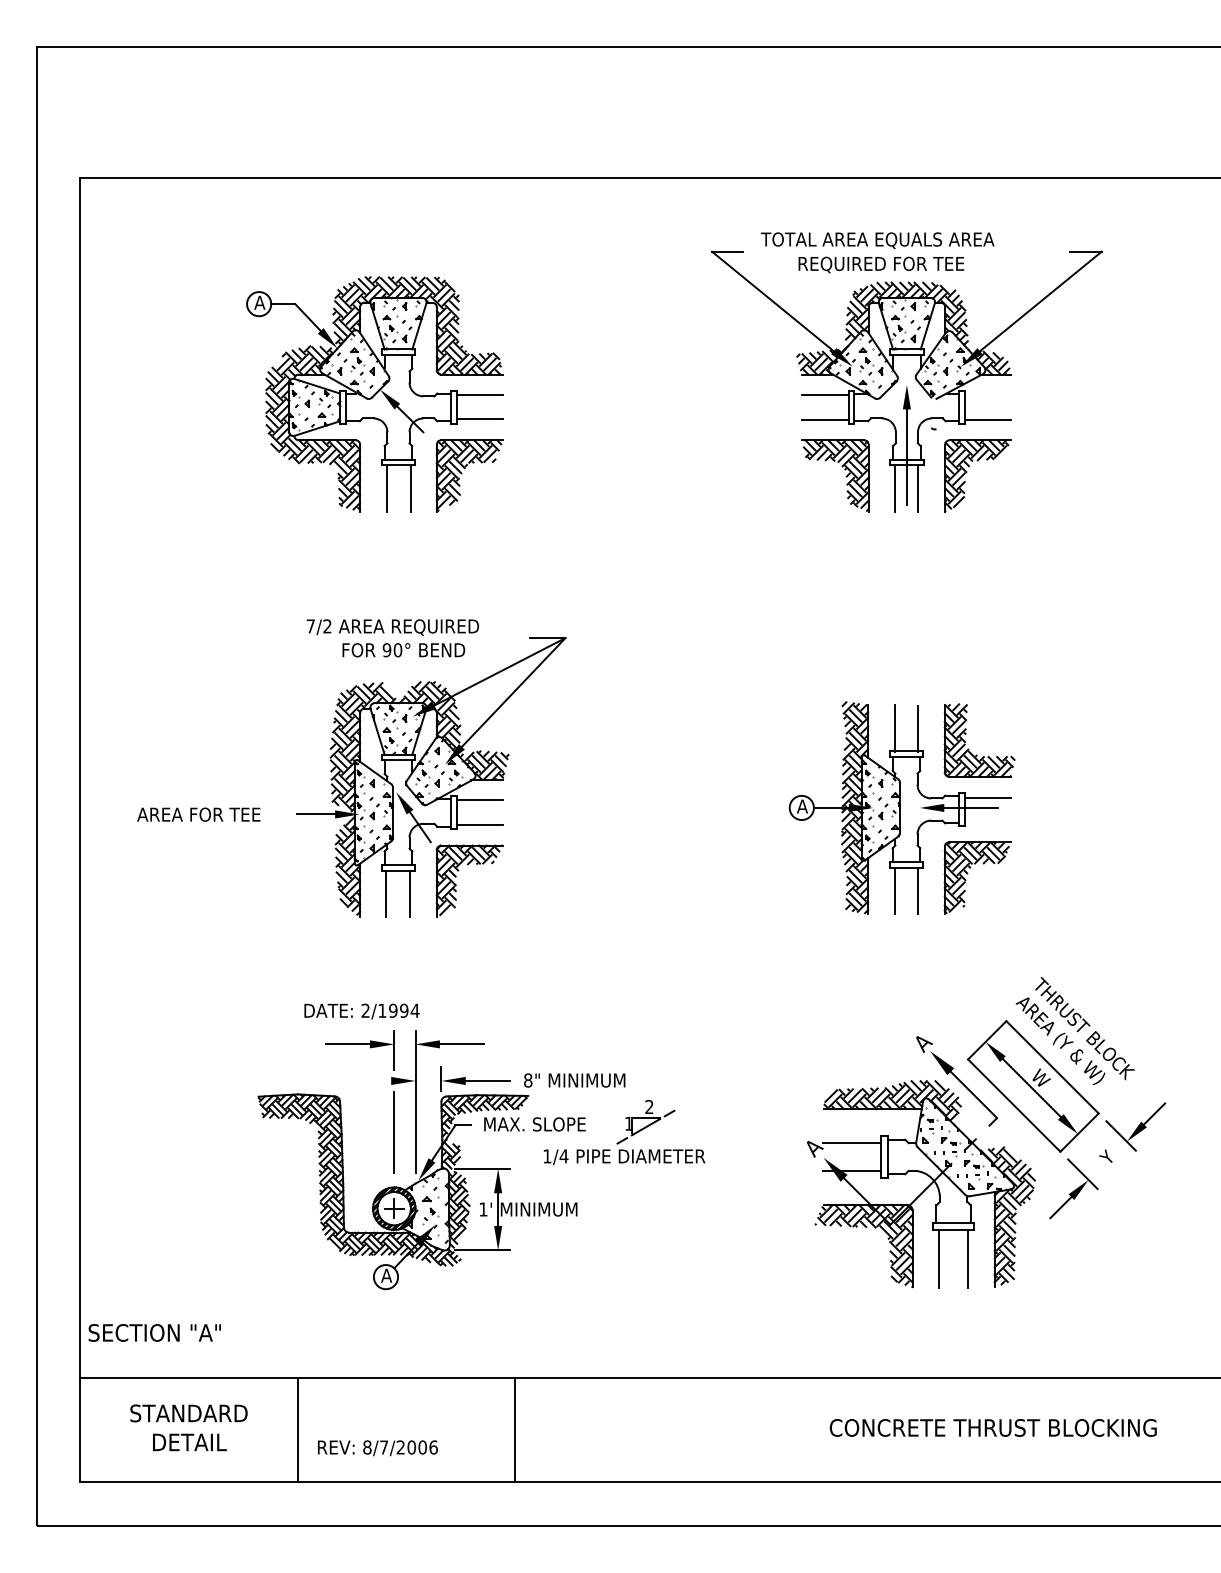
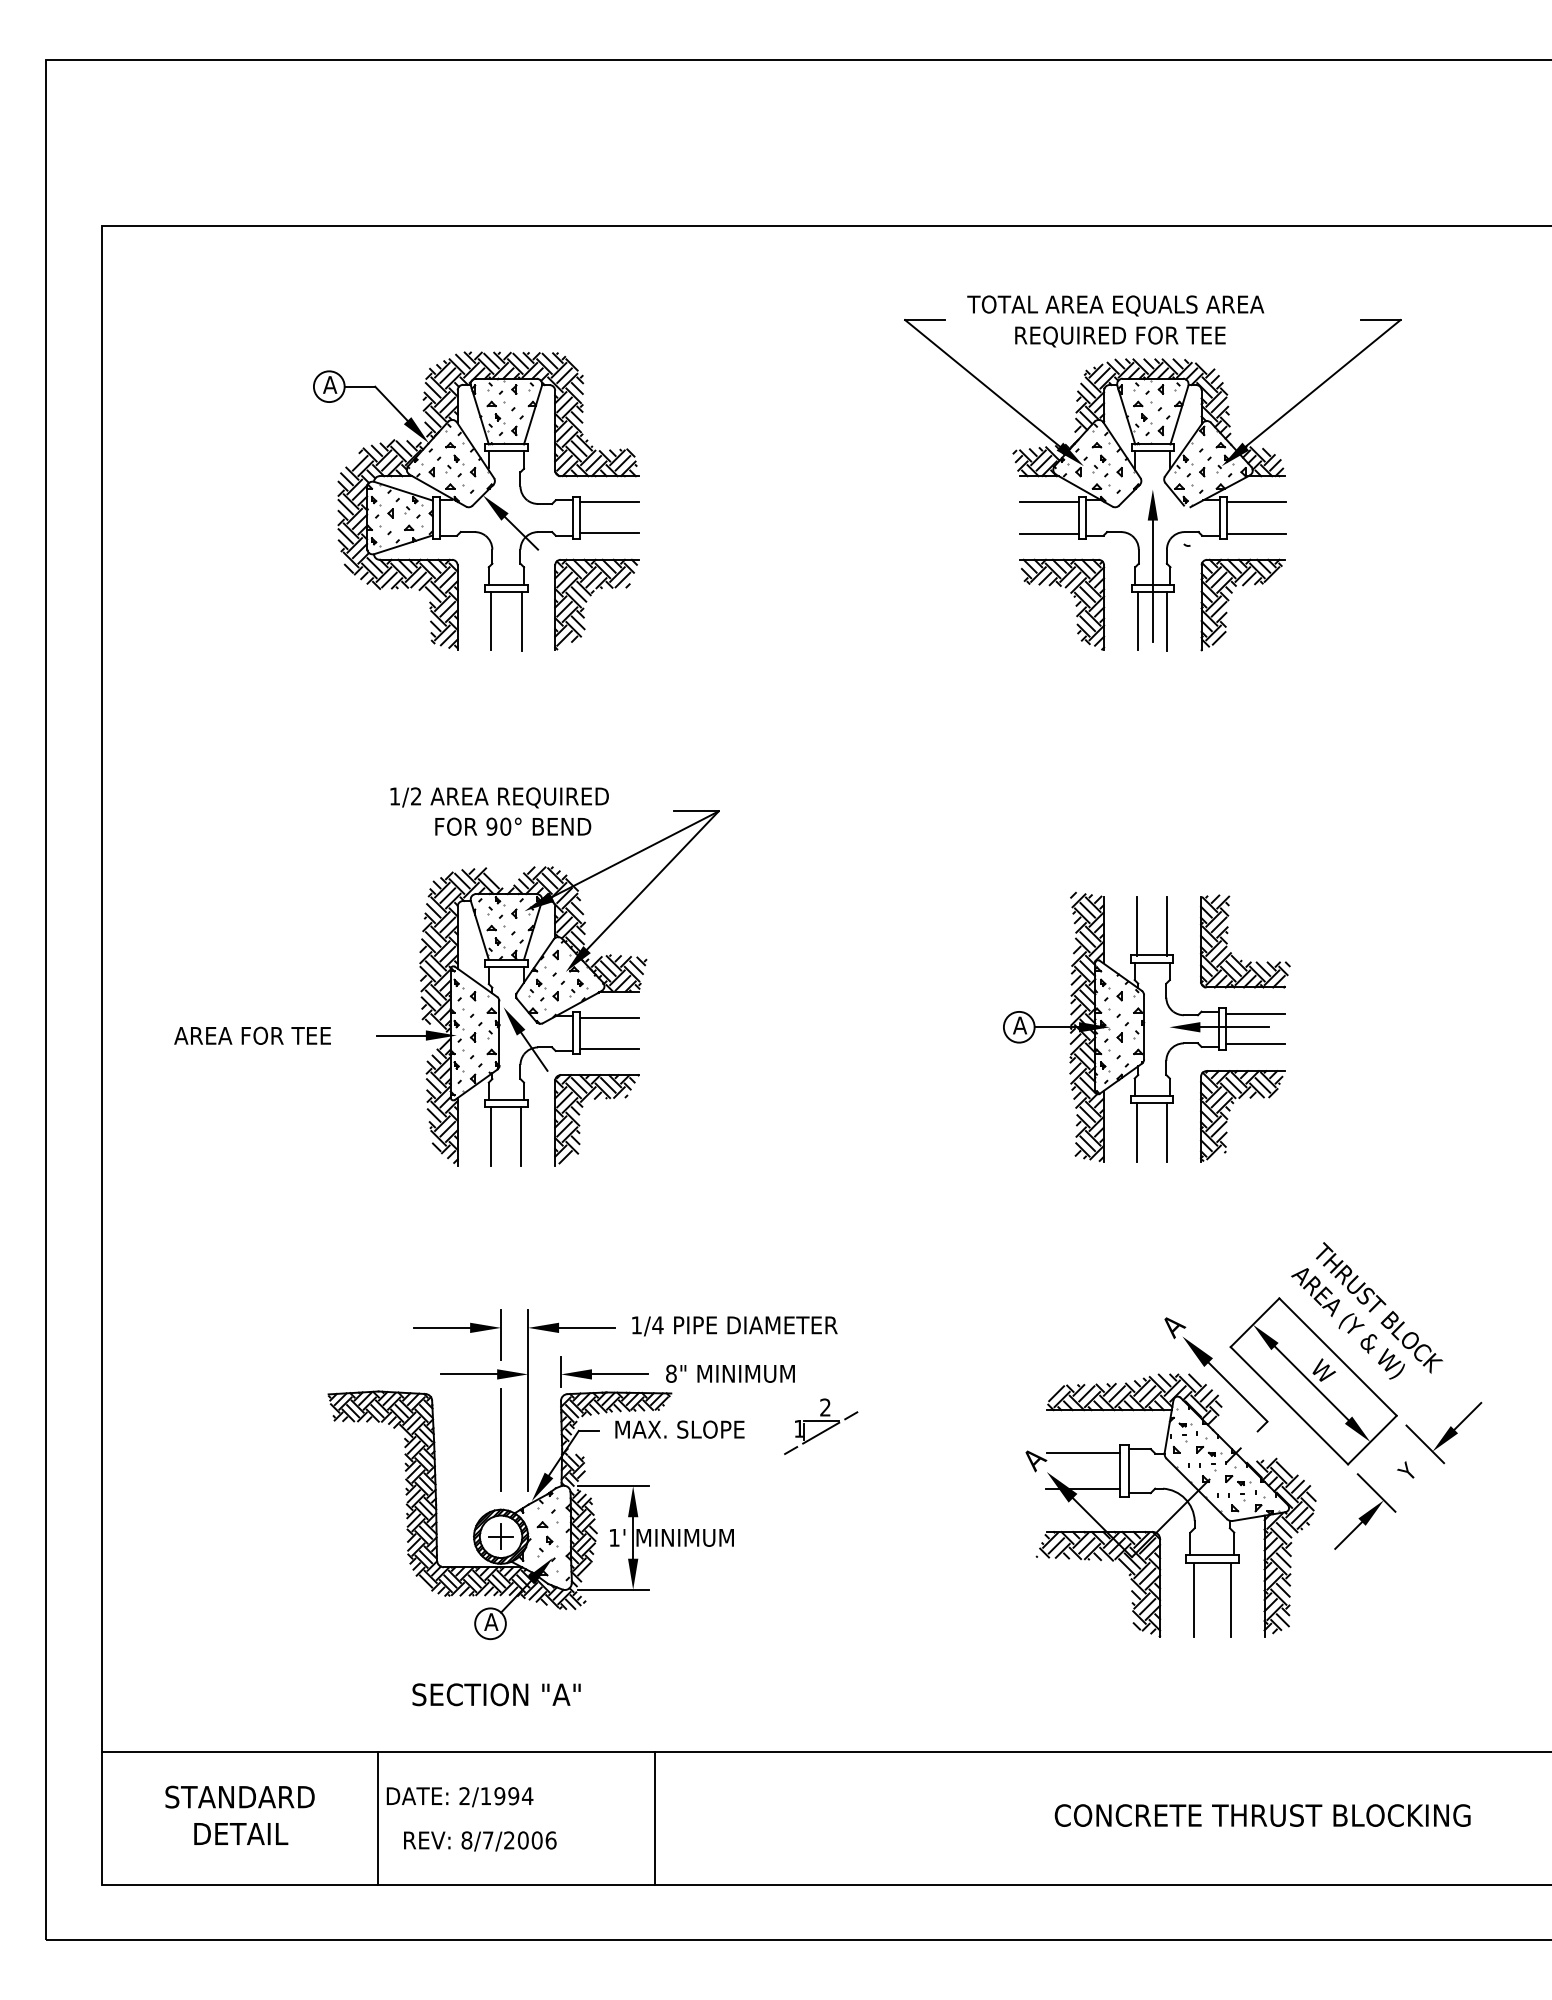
line: (987, 395) -> (1255, 502), added
text: (310, 626) -> (394, 796), 7/2 -> 1/2
line: (987, 821) -> (1255, 1044), added
text: (361, 1011) -> (459, 1797), moved
line: (368, 1081) -> (468, 1374), added
text: (624, 1157) -> (734, 1326), moved
text: (154, 1332) -> (496, 1694), moved

